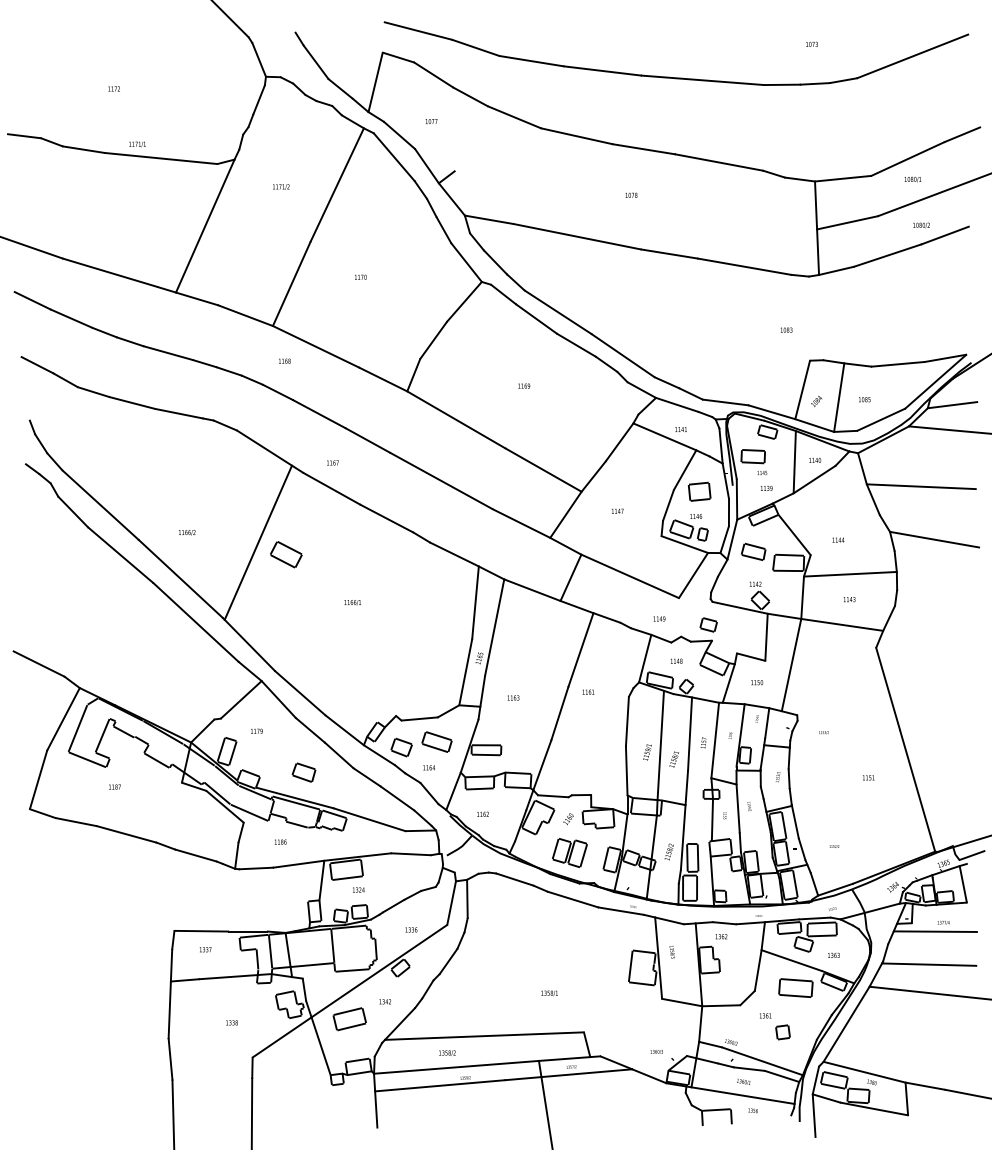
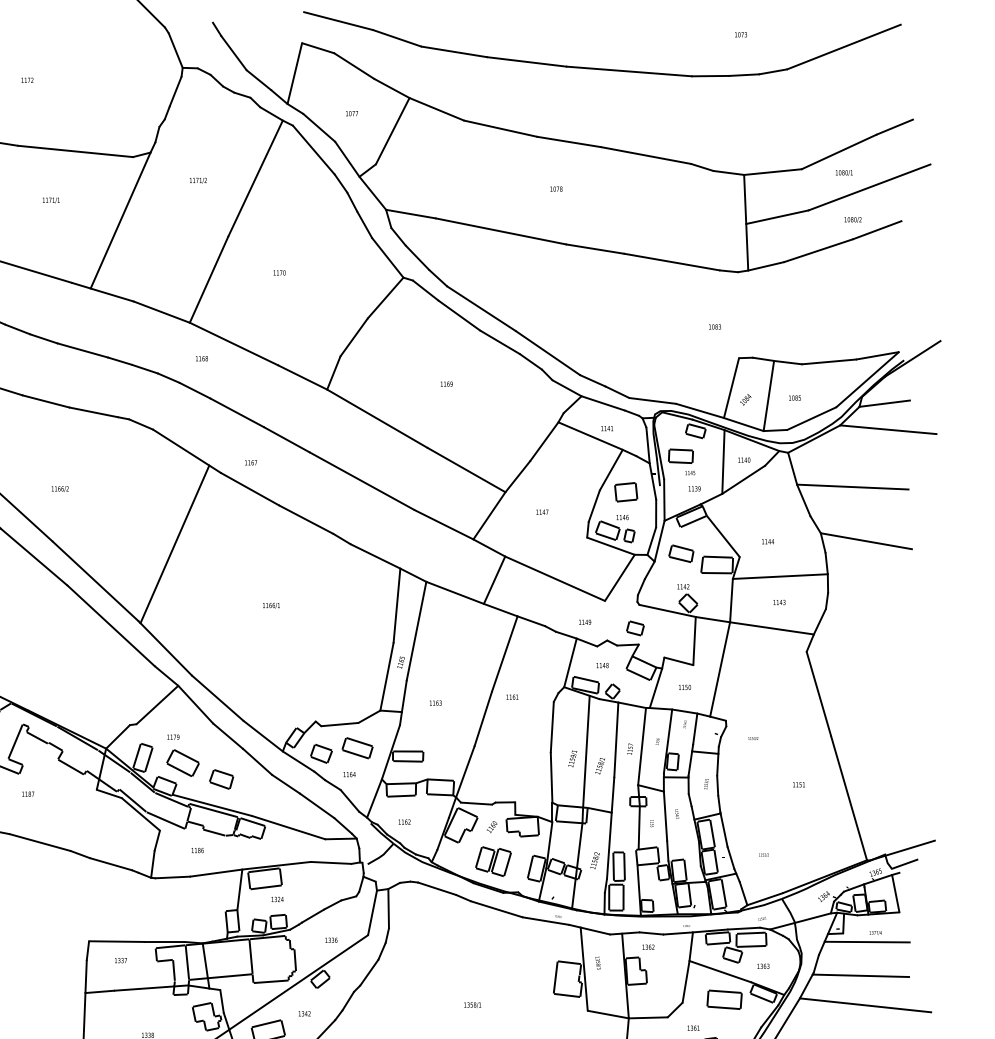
line: (471, 138) -> (392, 130), added
text: (137, 144) -> (51, 200), moved
text: (187, 532) -> (60, 488), moved
part: (286, 554) -> (183, 762), moved

